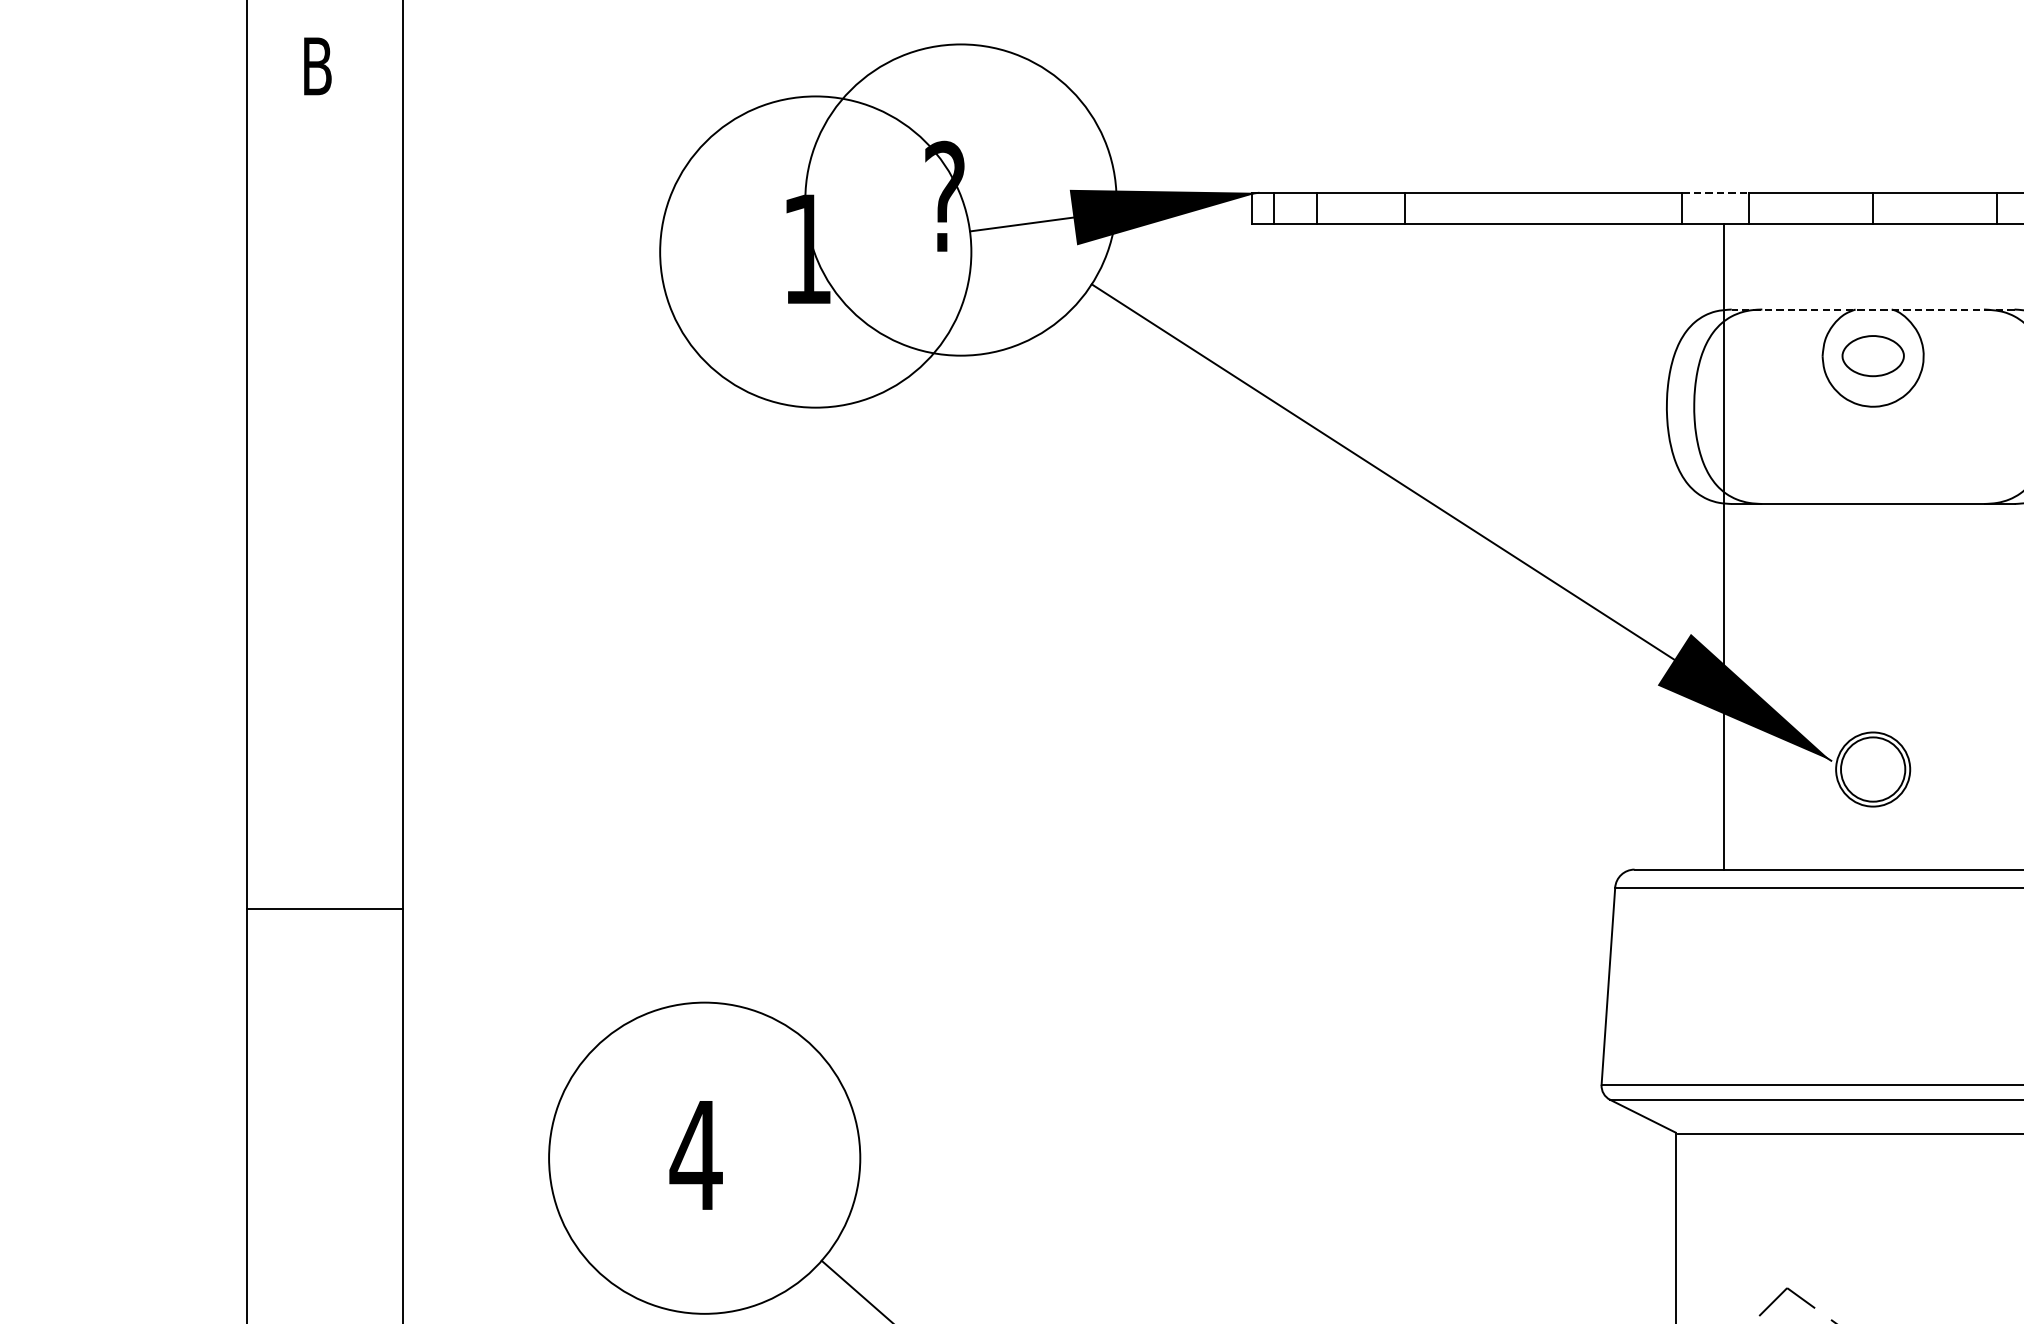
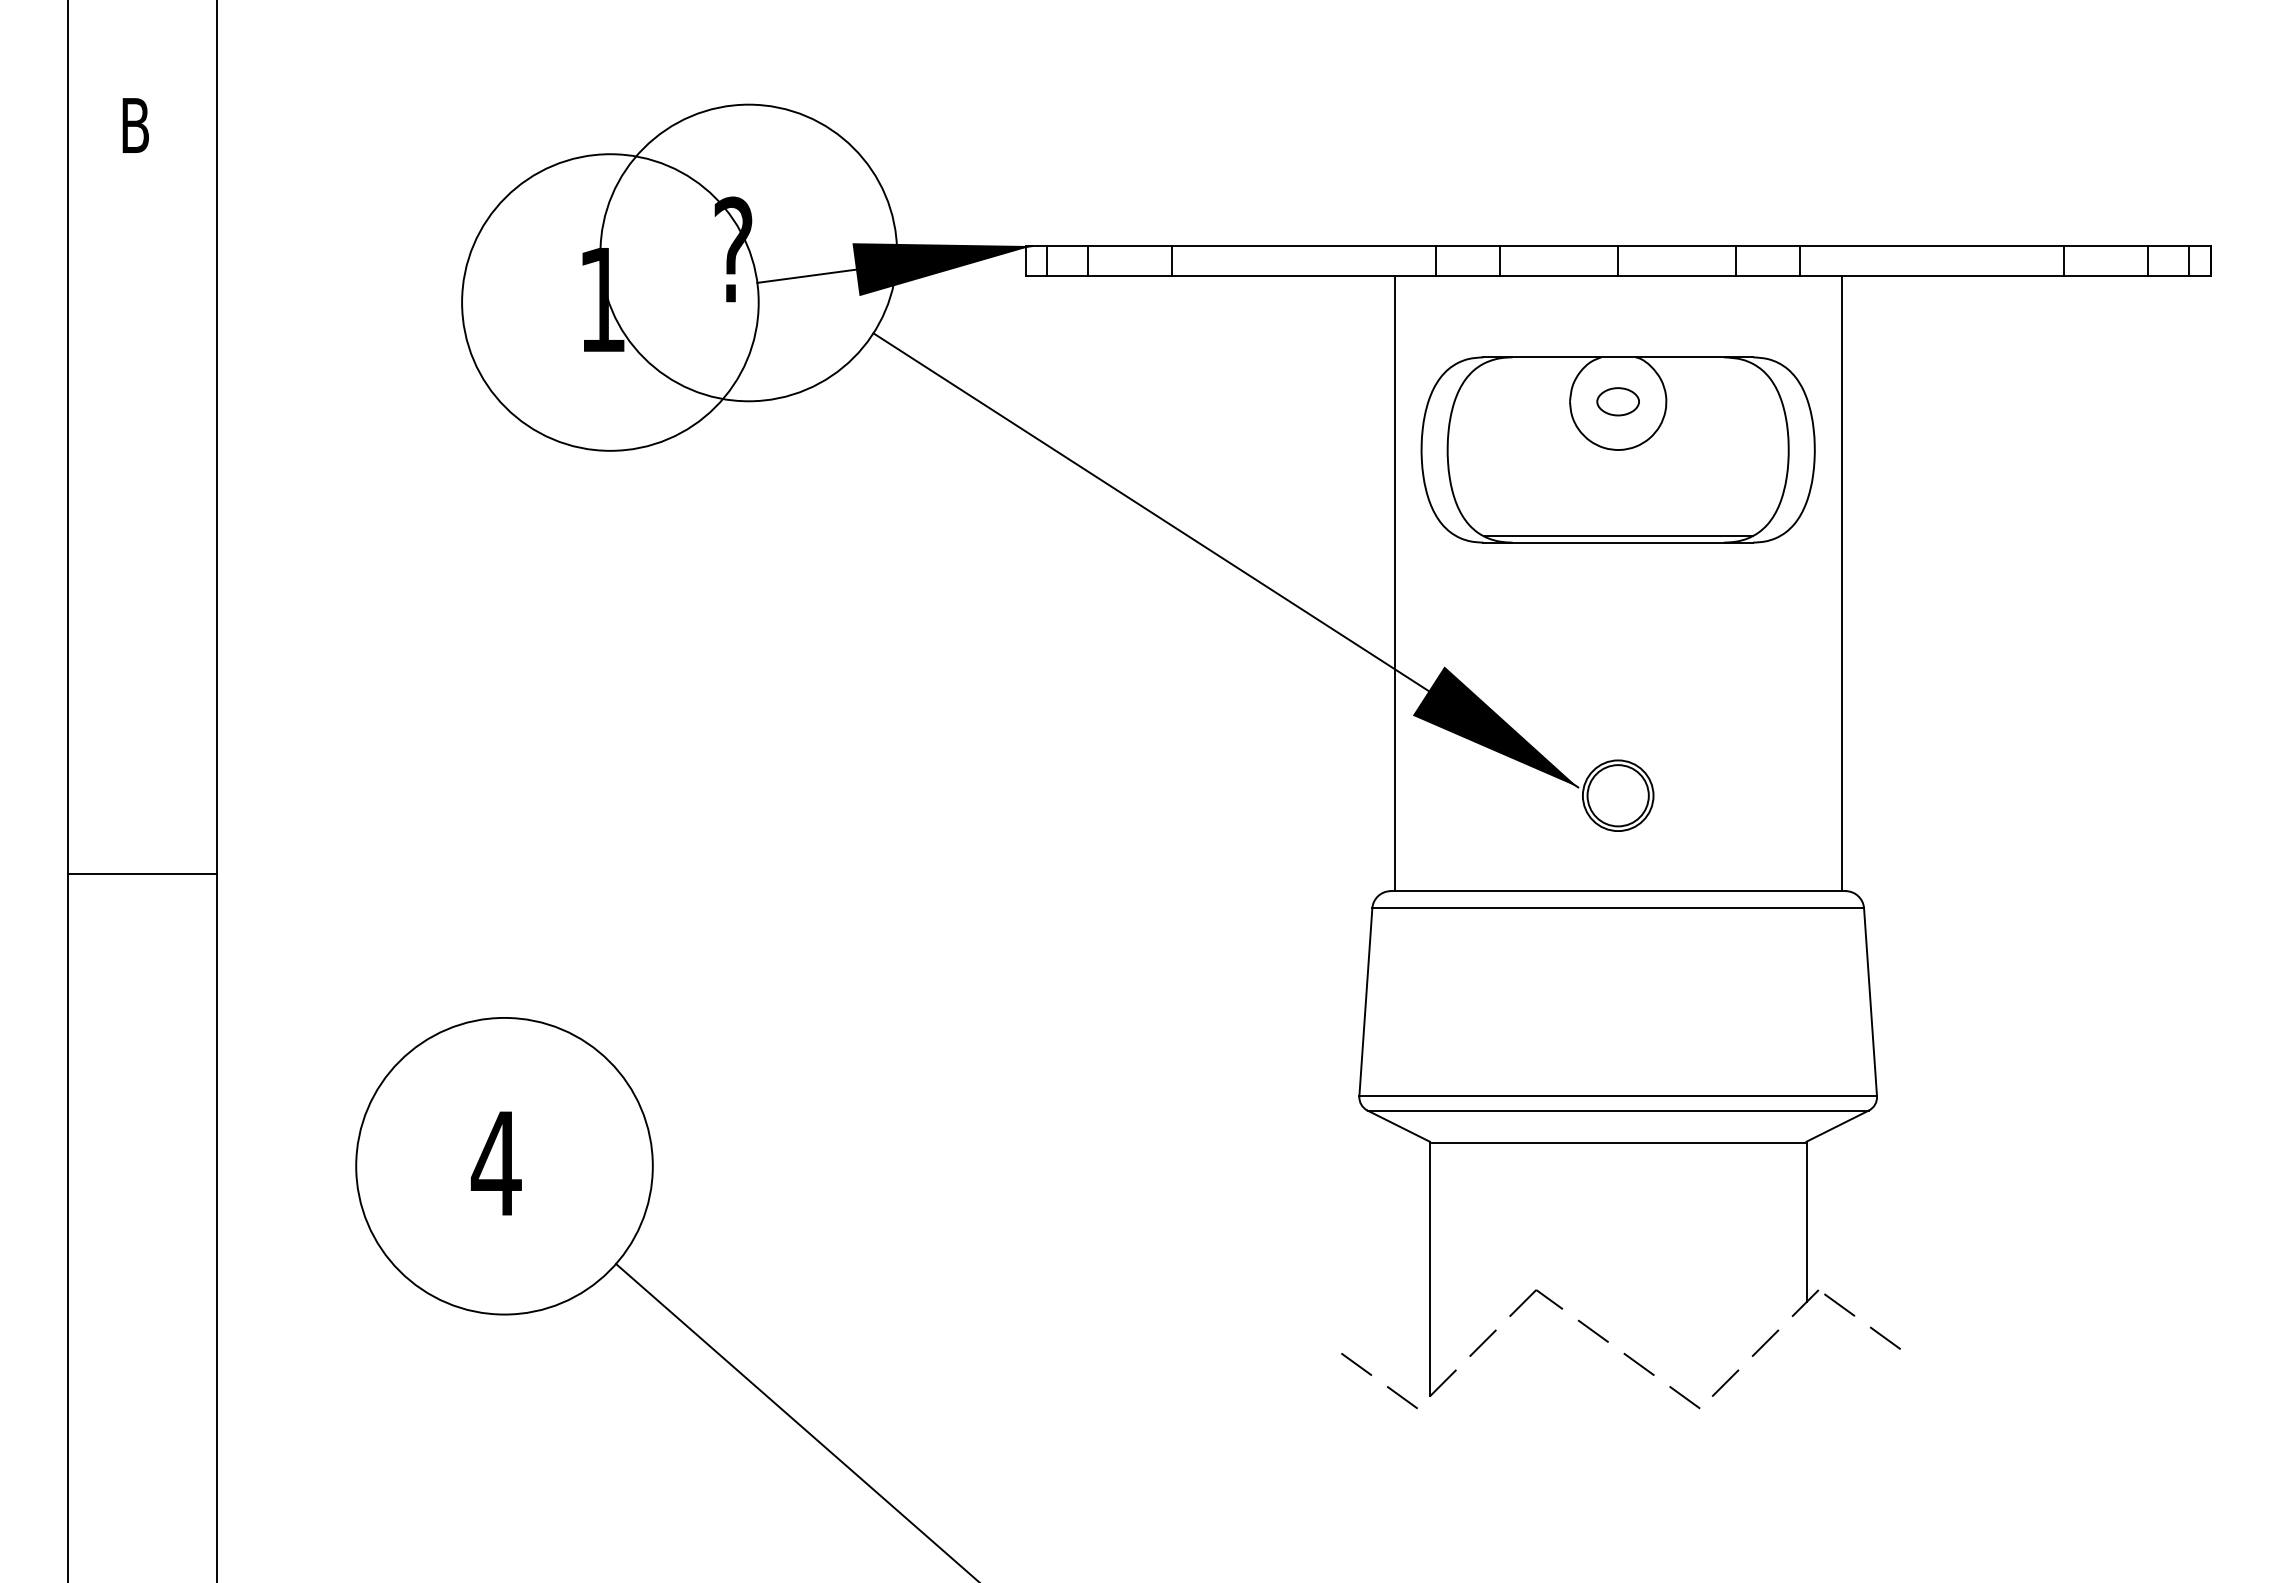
line: (1716, 193) -> (1468, 246), dashed -> solid
line: (1873, 309) -> (1618, 357), dashed -> solid
part: (1872, 355) -> (1617, 401), size x0.71
line: (1873, 497) -> (1618, 536), added
line: (1723, 546) -> (1394, 583), moved
line: (324, 908) -> (142, 874), moved

